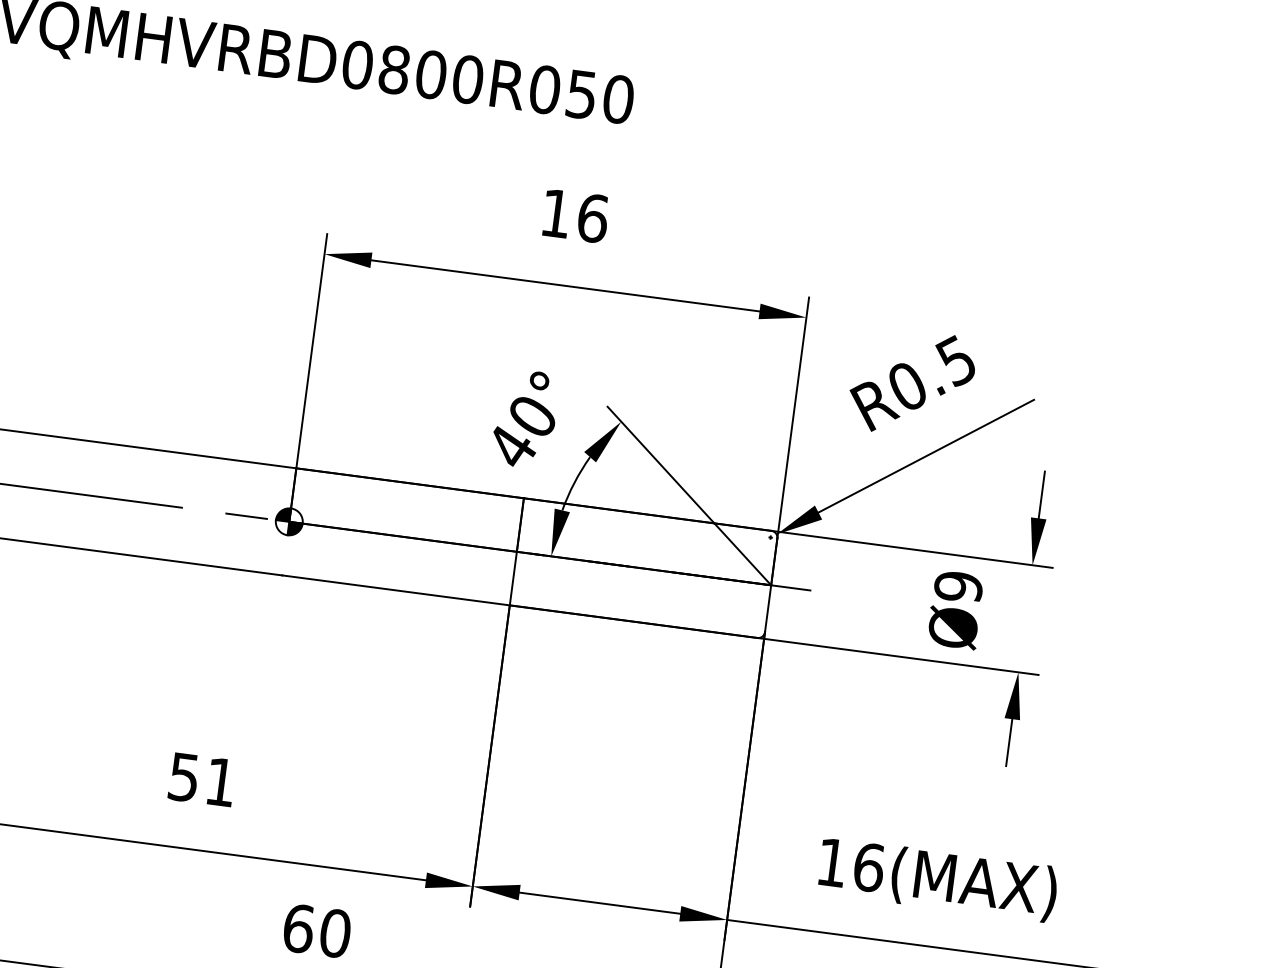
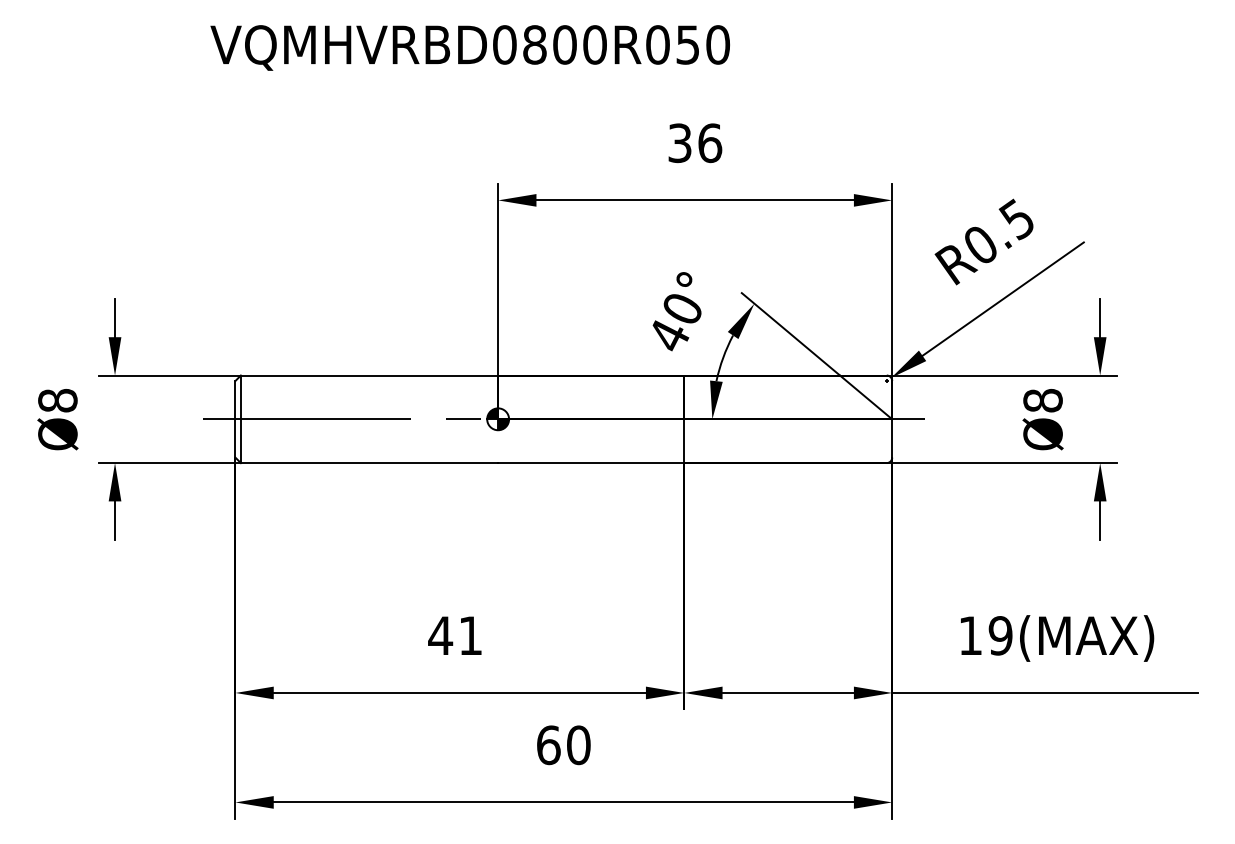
text: (555, 213) -> (679, 143), 16 -> 36
text: (957, 586) -> (1042, 400), Ø9 -> Ø8
text: (184, 776) -> (440, 635), 51 -> 41
text: (868, 867) -> (1000, 635), 16(MAX) -> 19(MAX)

